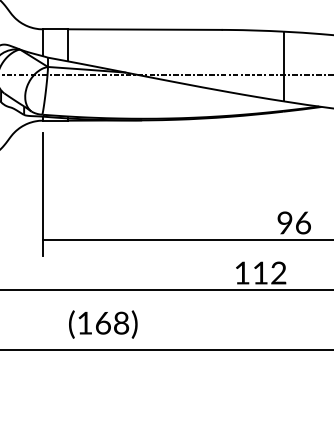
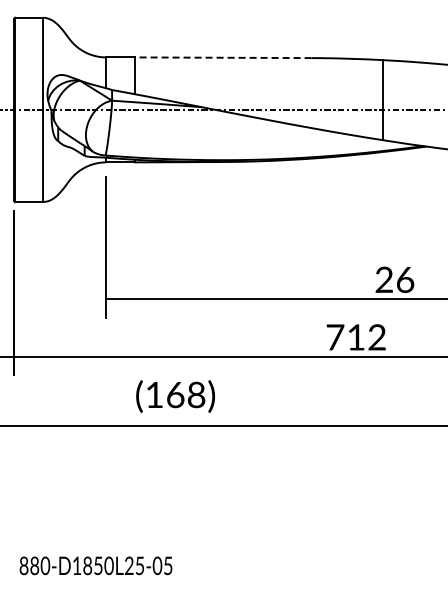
line: (144, 29) -> (222, 57), solid -> dashed
text: (284, 222) -> (383, 279), 96 -> 26
text: (242, 273) -> (335, 337), 112 -> 712

